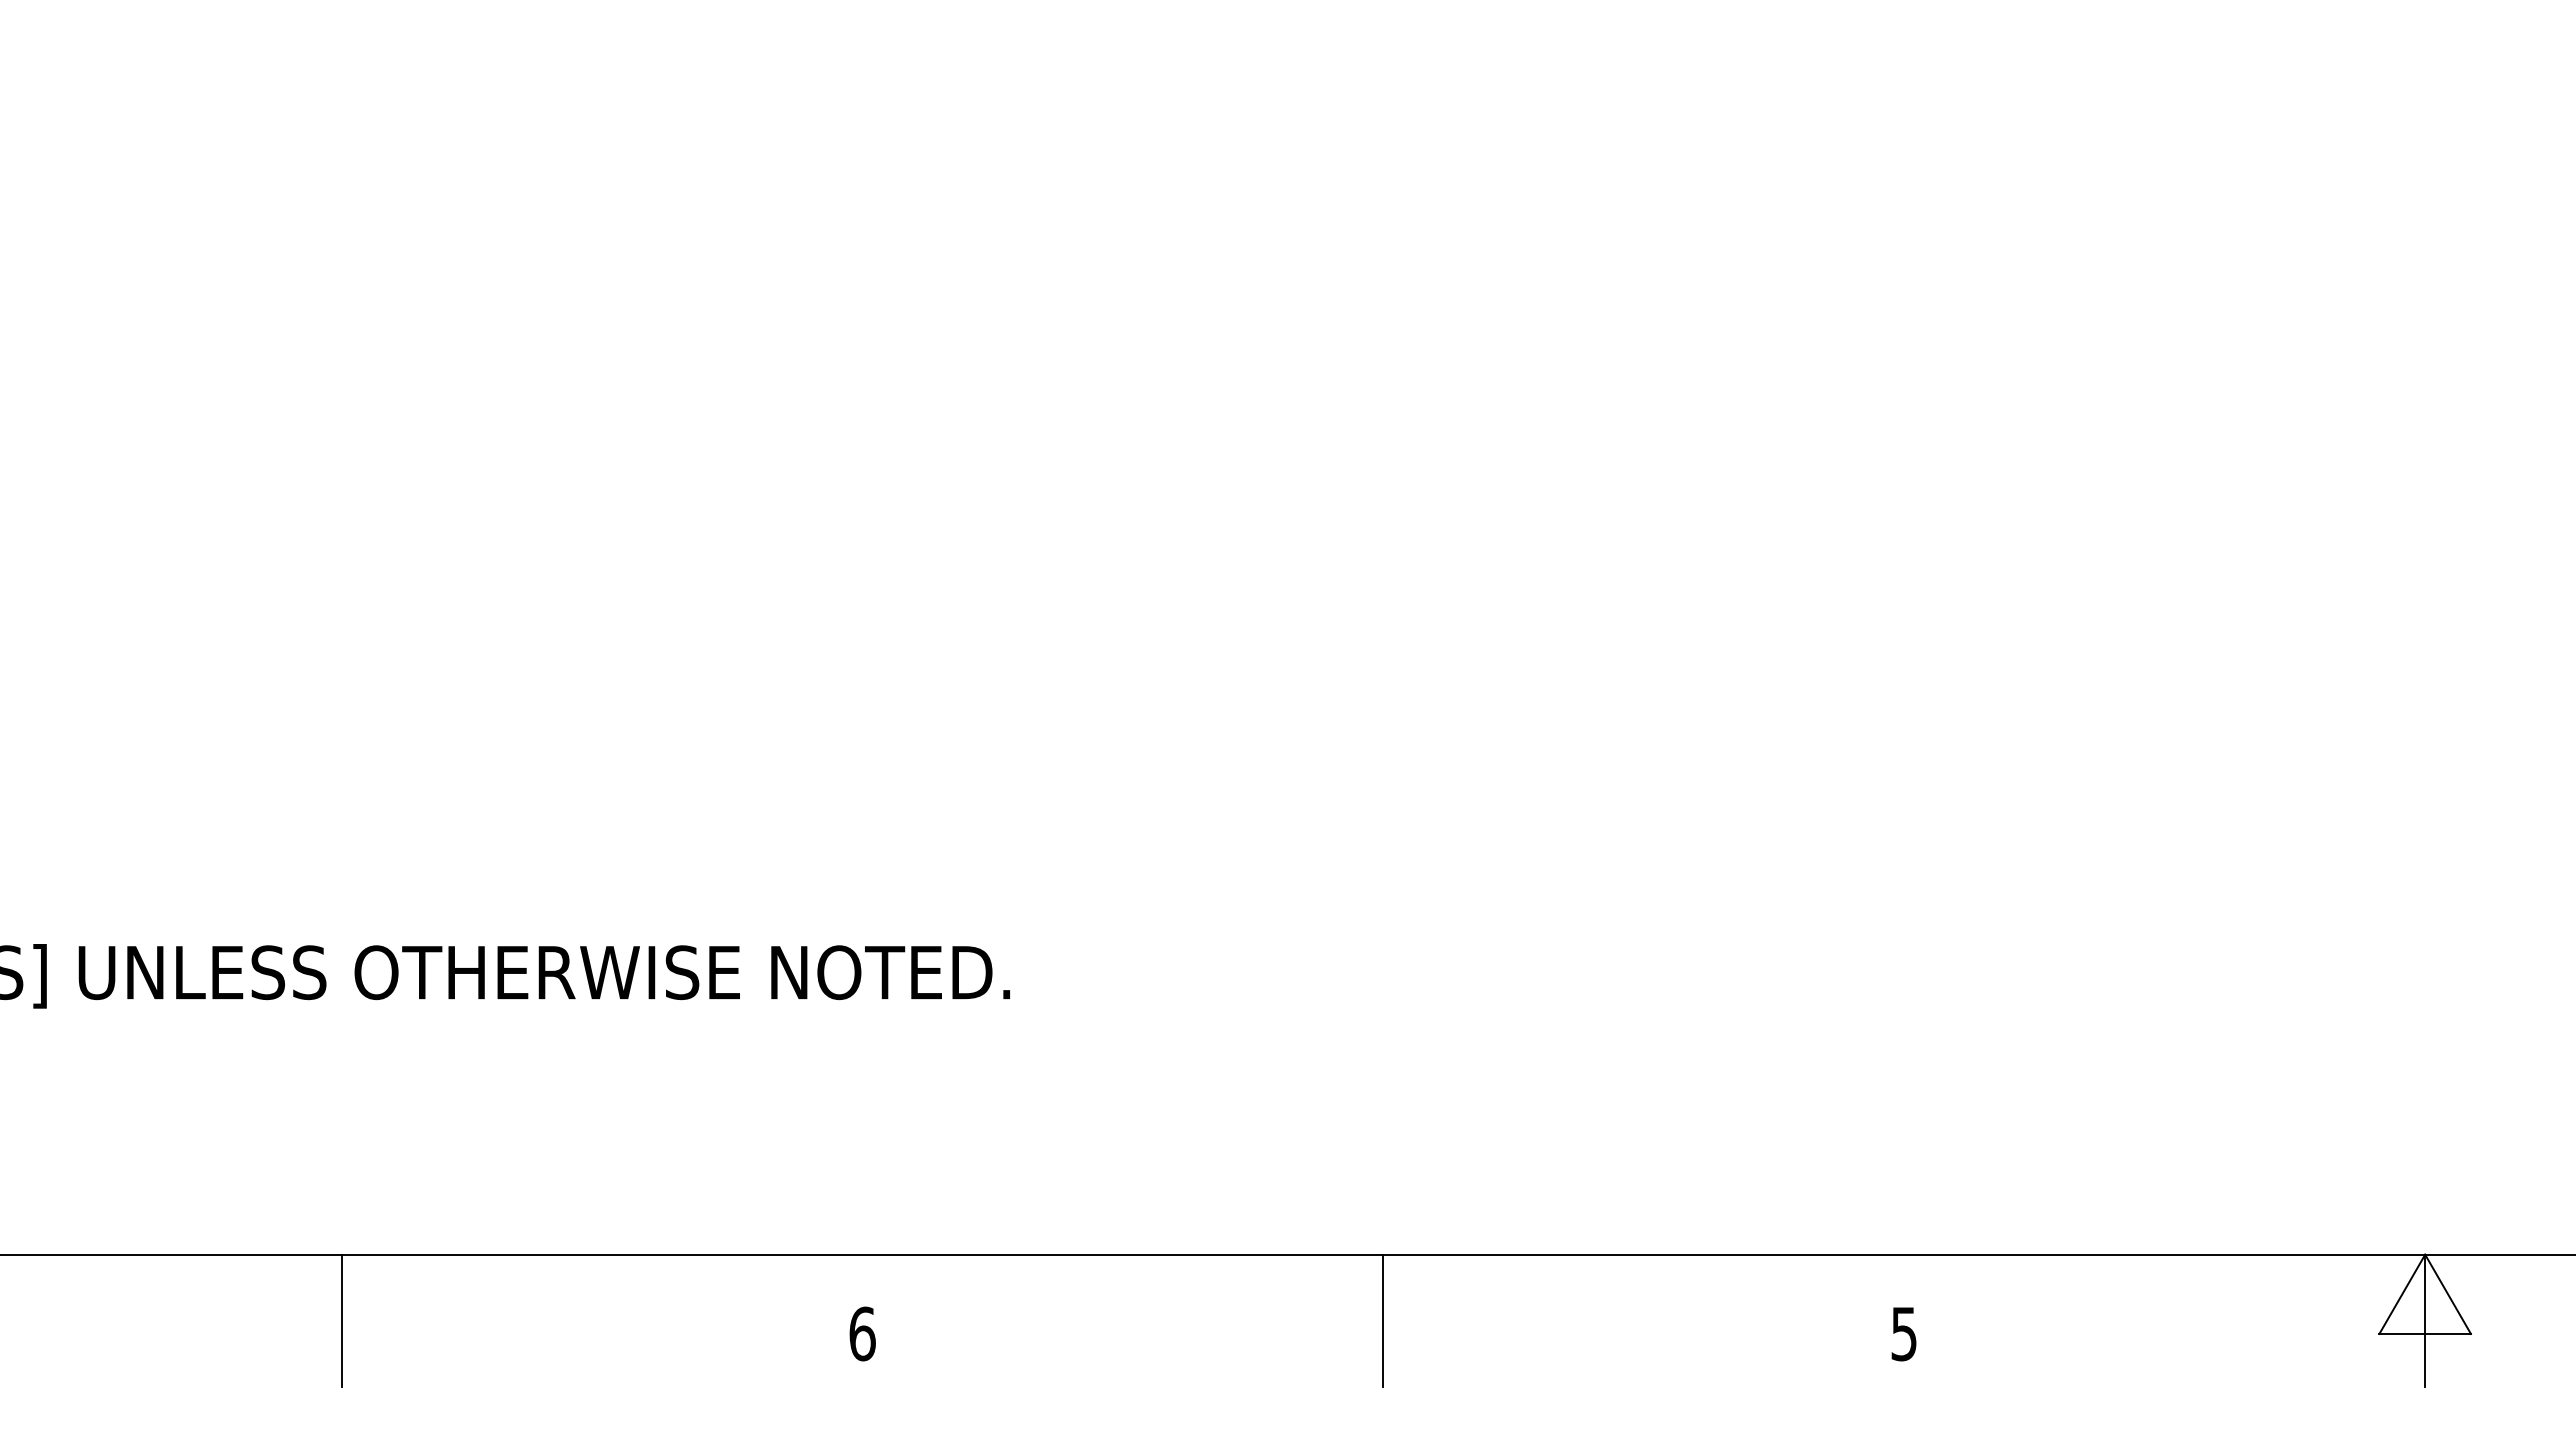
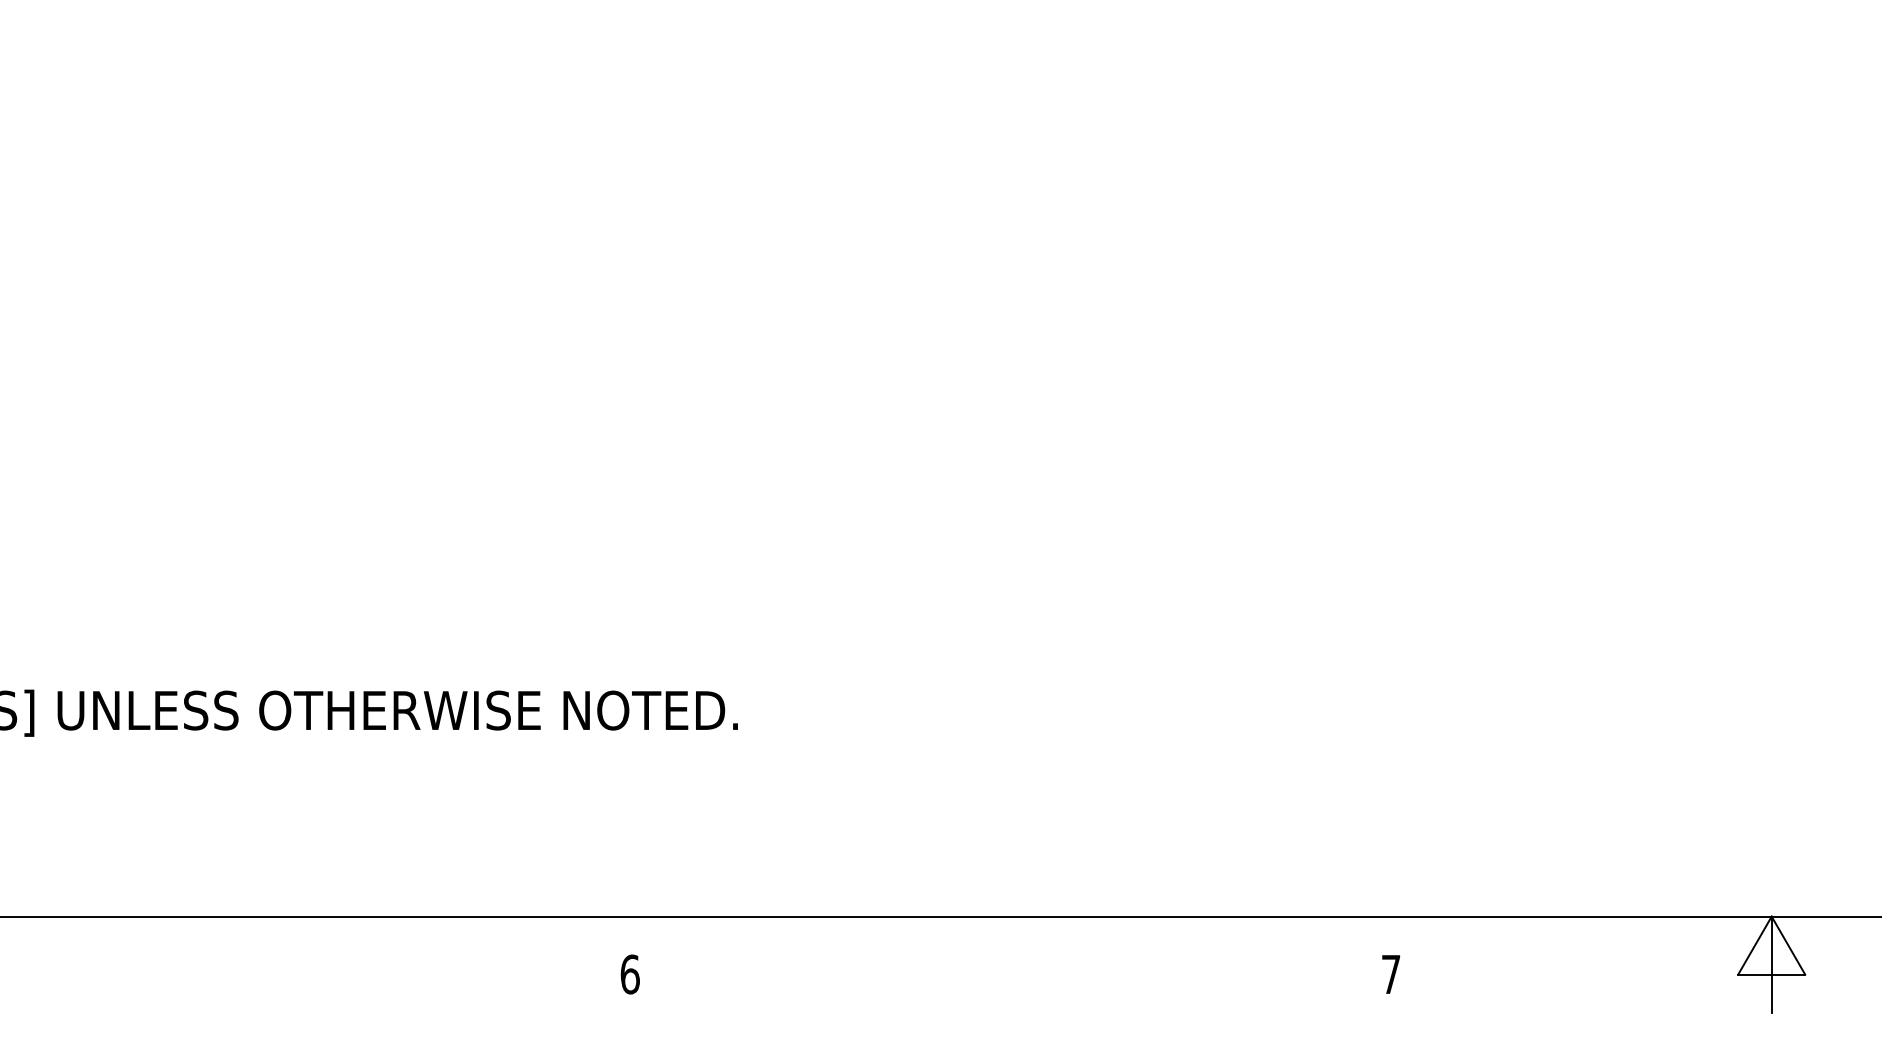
line: (341, 1320) -> (249, 964), removed
line: (1383, 1320) -> (1010, 964), removed
text: (1903, 1334) -> (1390, 974), 5 -> 7

